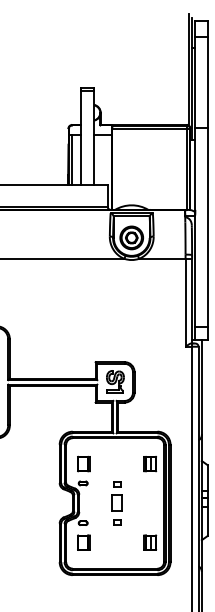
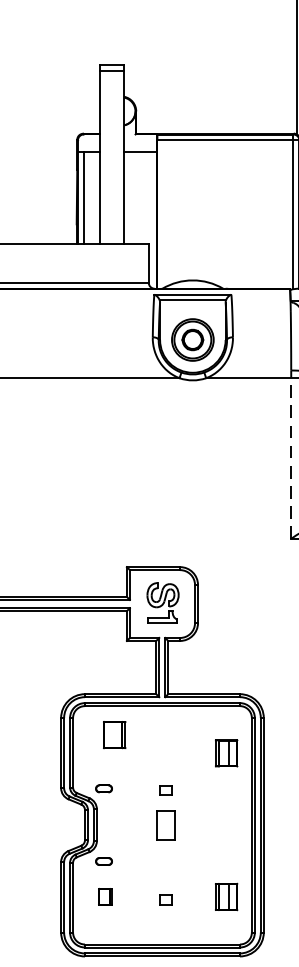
line: (185, 302) -> (291, 458), solid -> dashed
part: (83, 463) -> (113, 734), moved
part: (117, 522) -> (166, 900), moved
part: (83, 542) -> (104, 896), size x0.6

